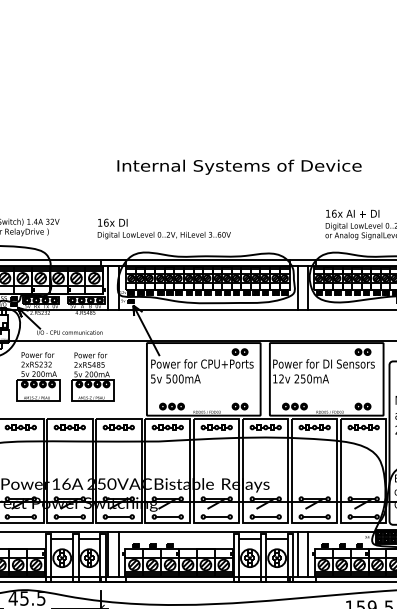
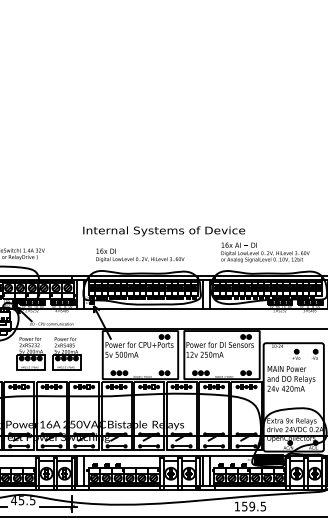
text: (239, 167) -> (164, 231), moved
text: (164, 229) -> (140, 255), moved

